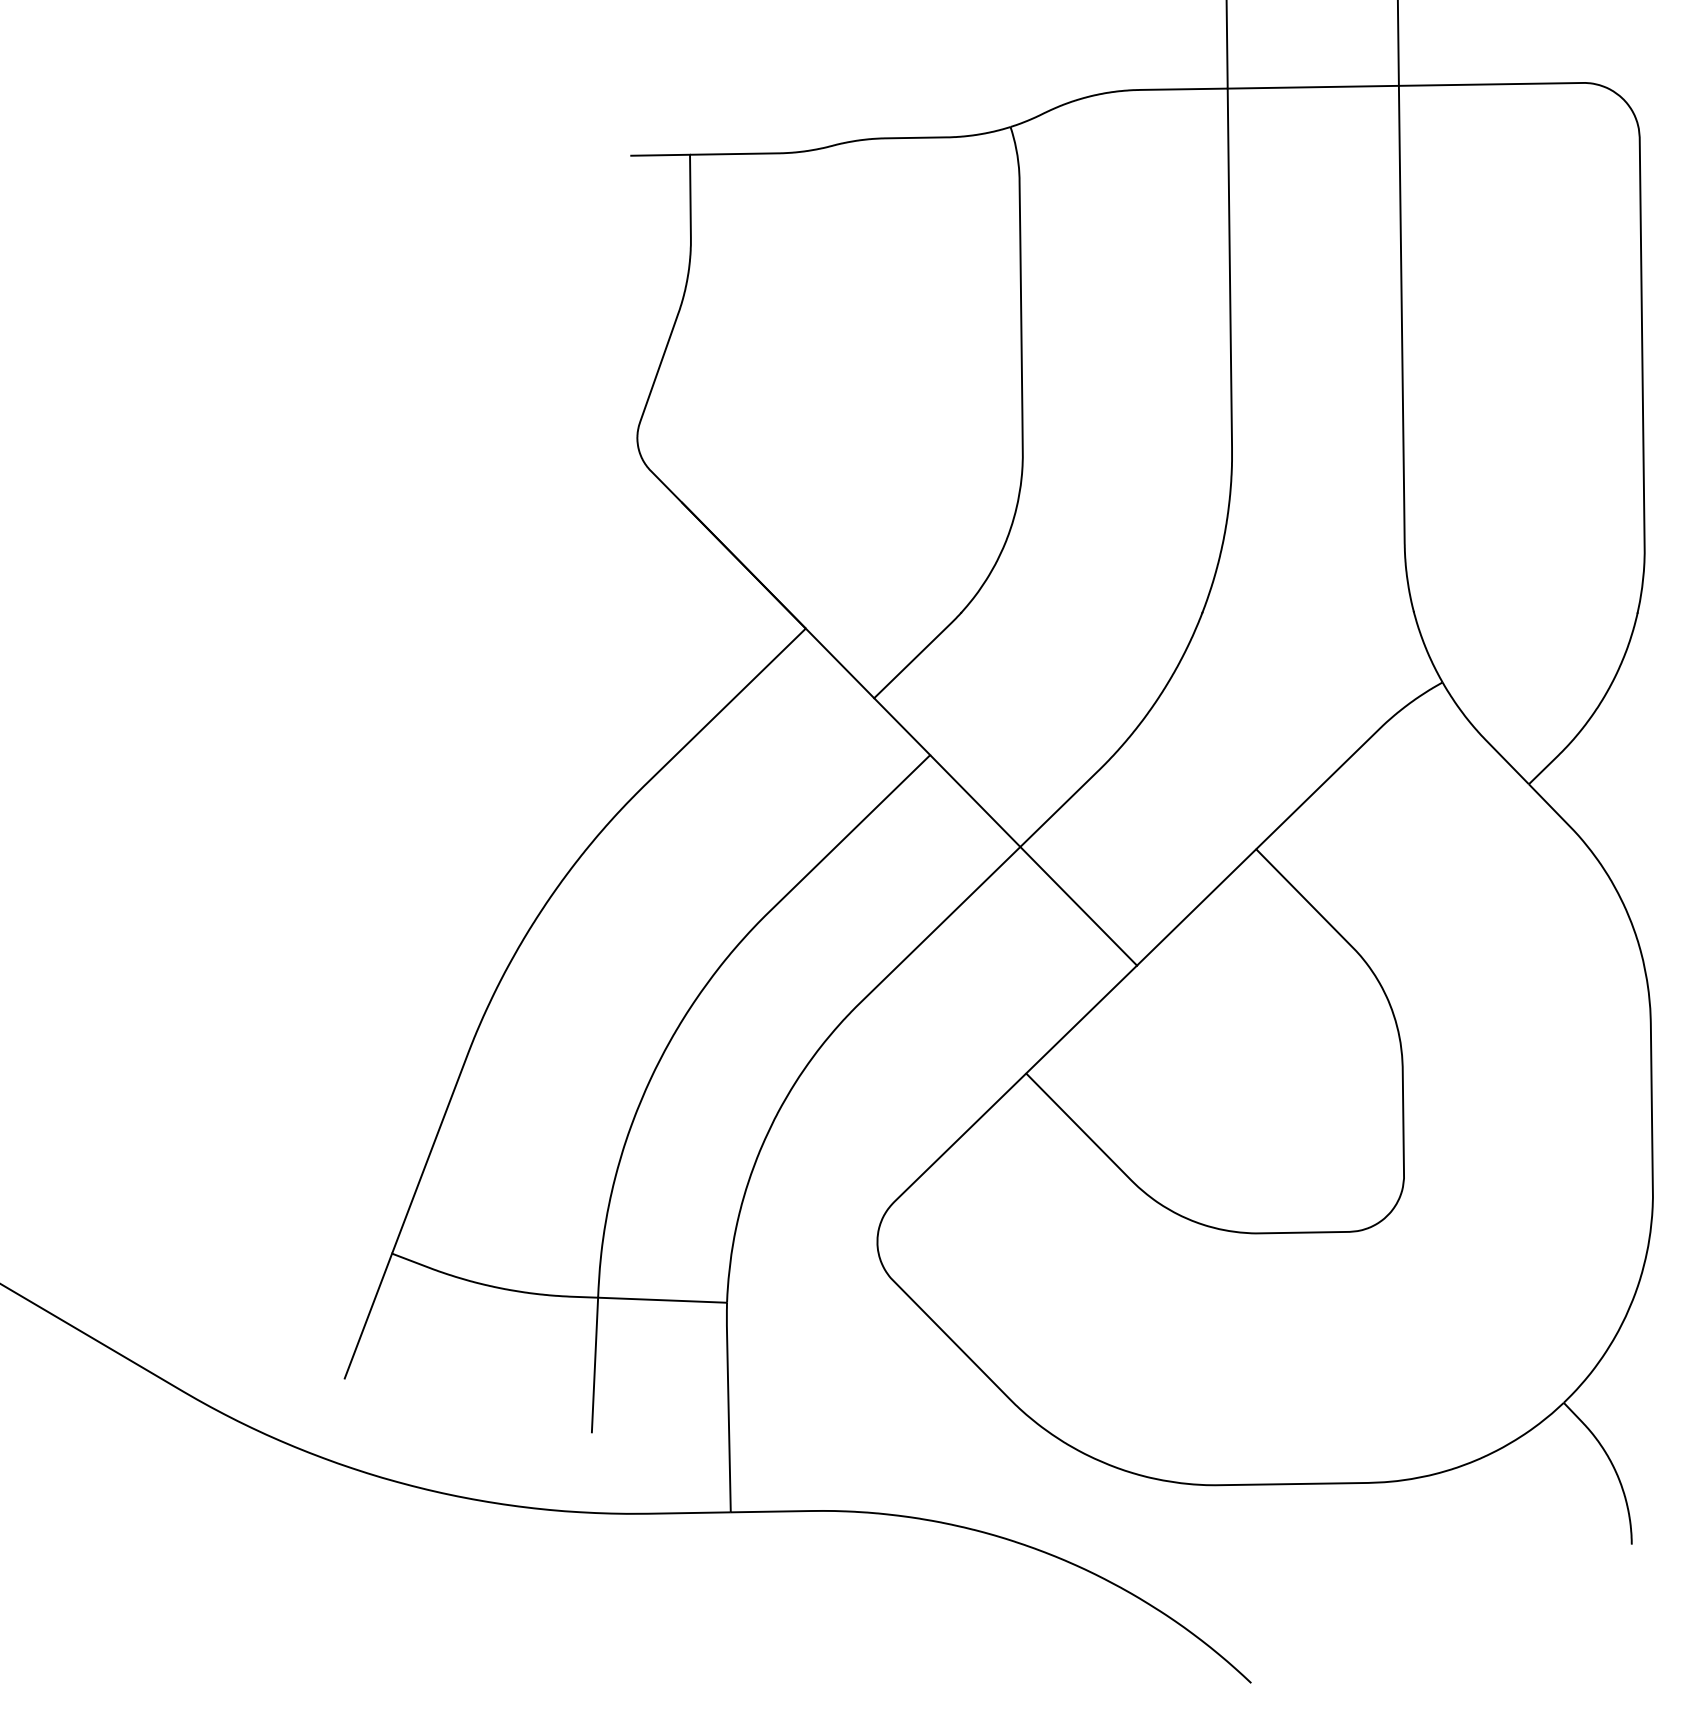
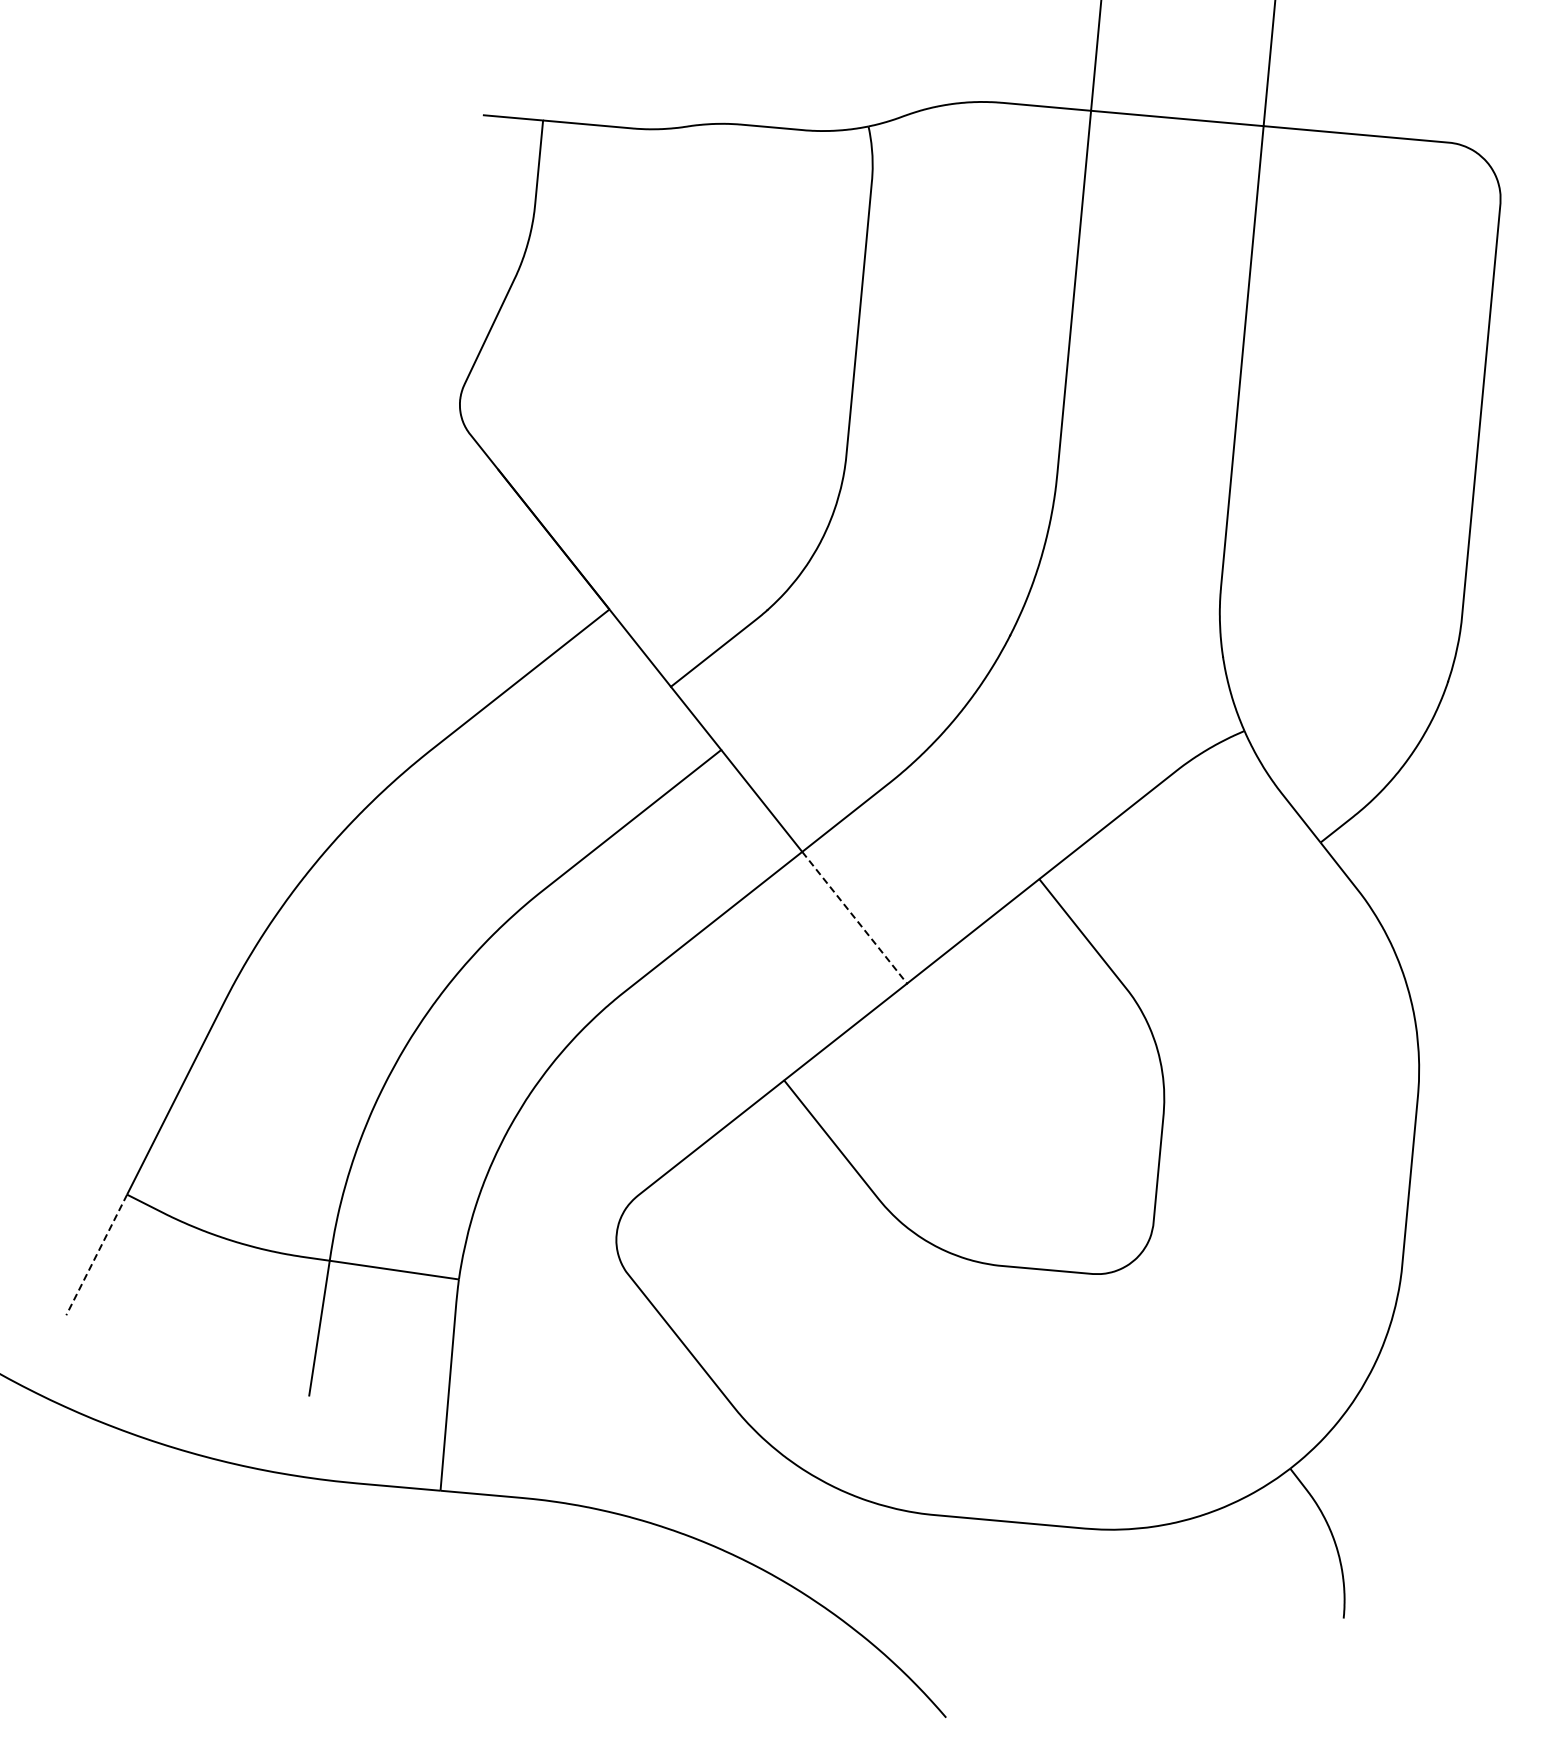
line: (1079, 906) -> (855, 918), solid -> dashed
line: (368, 1316) -> (96, 1255), solid -> dashed

